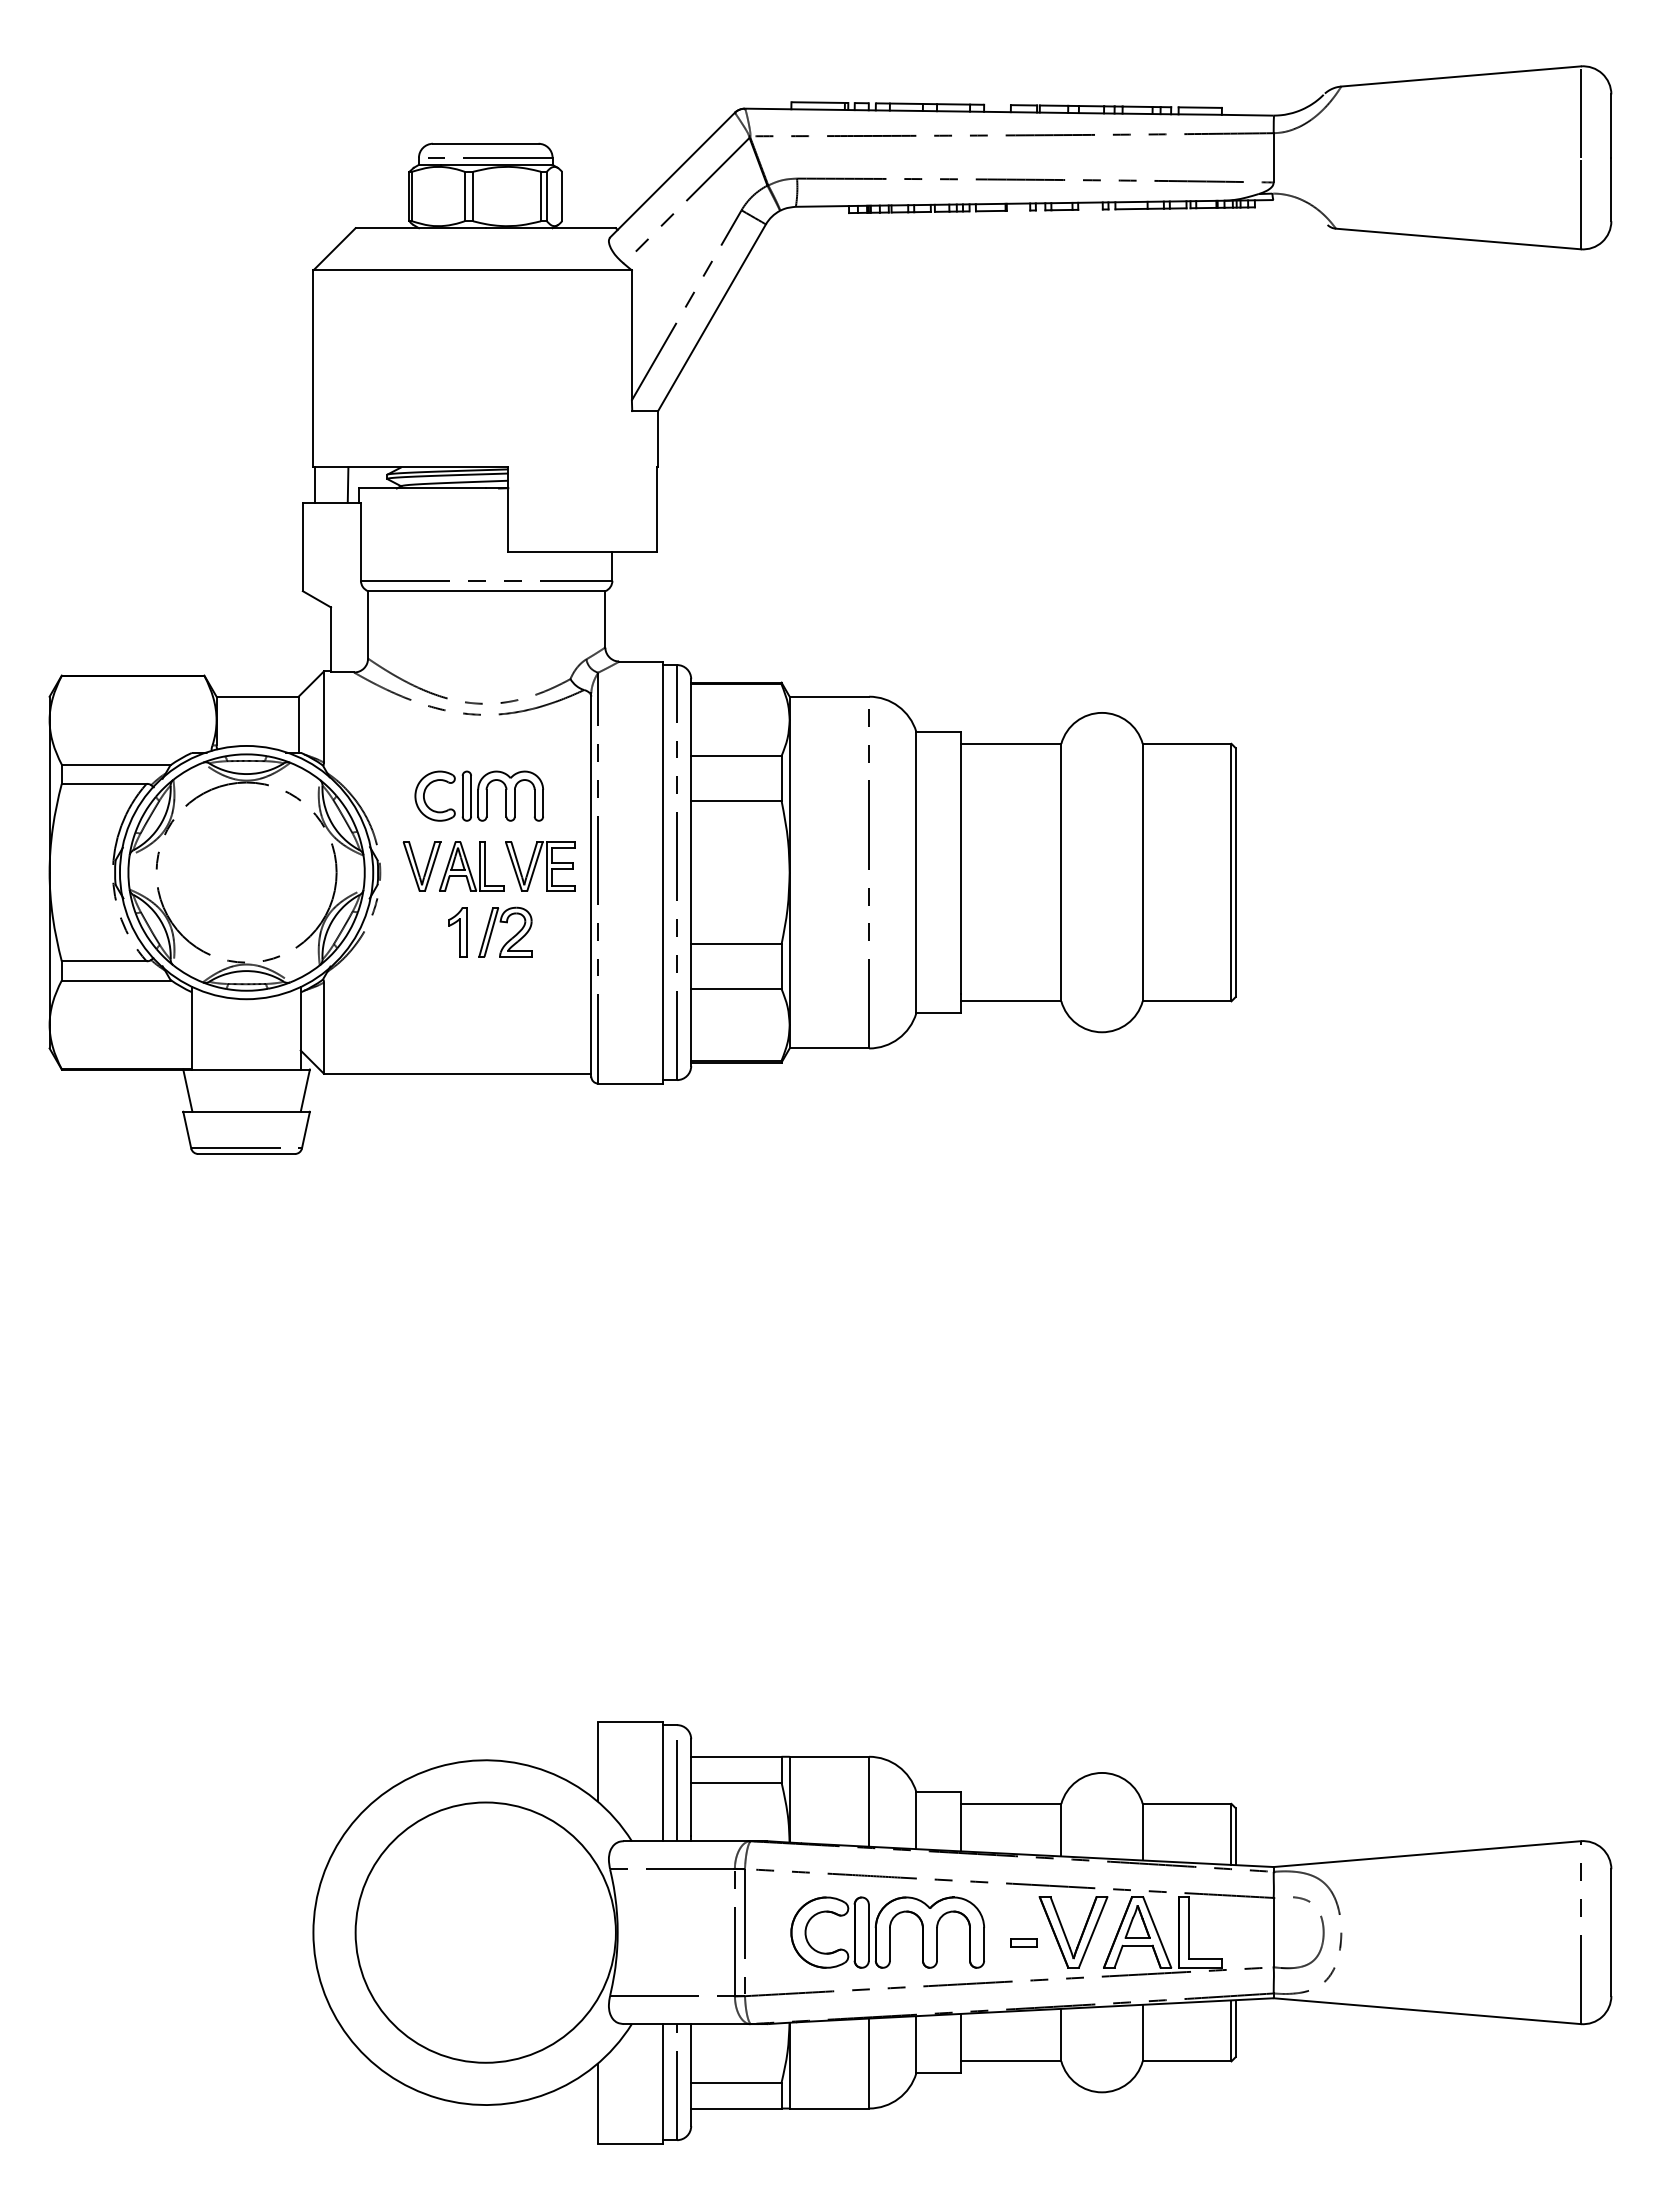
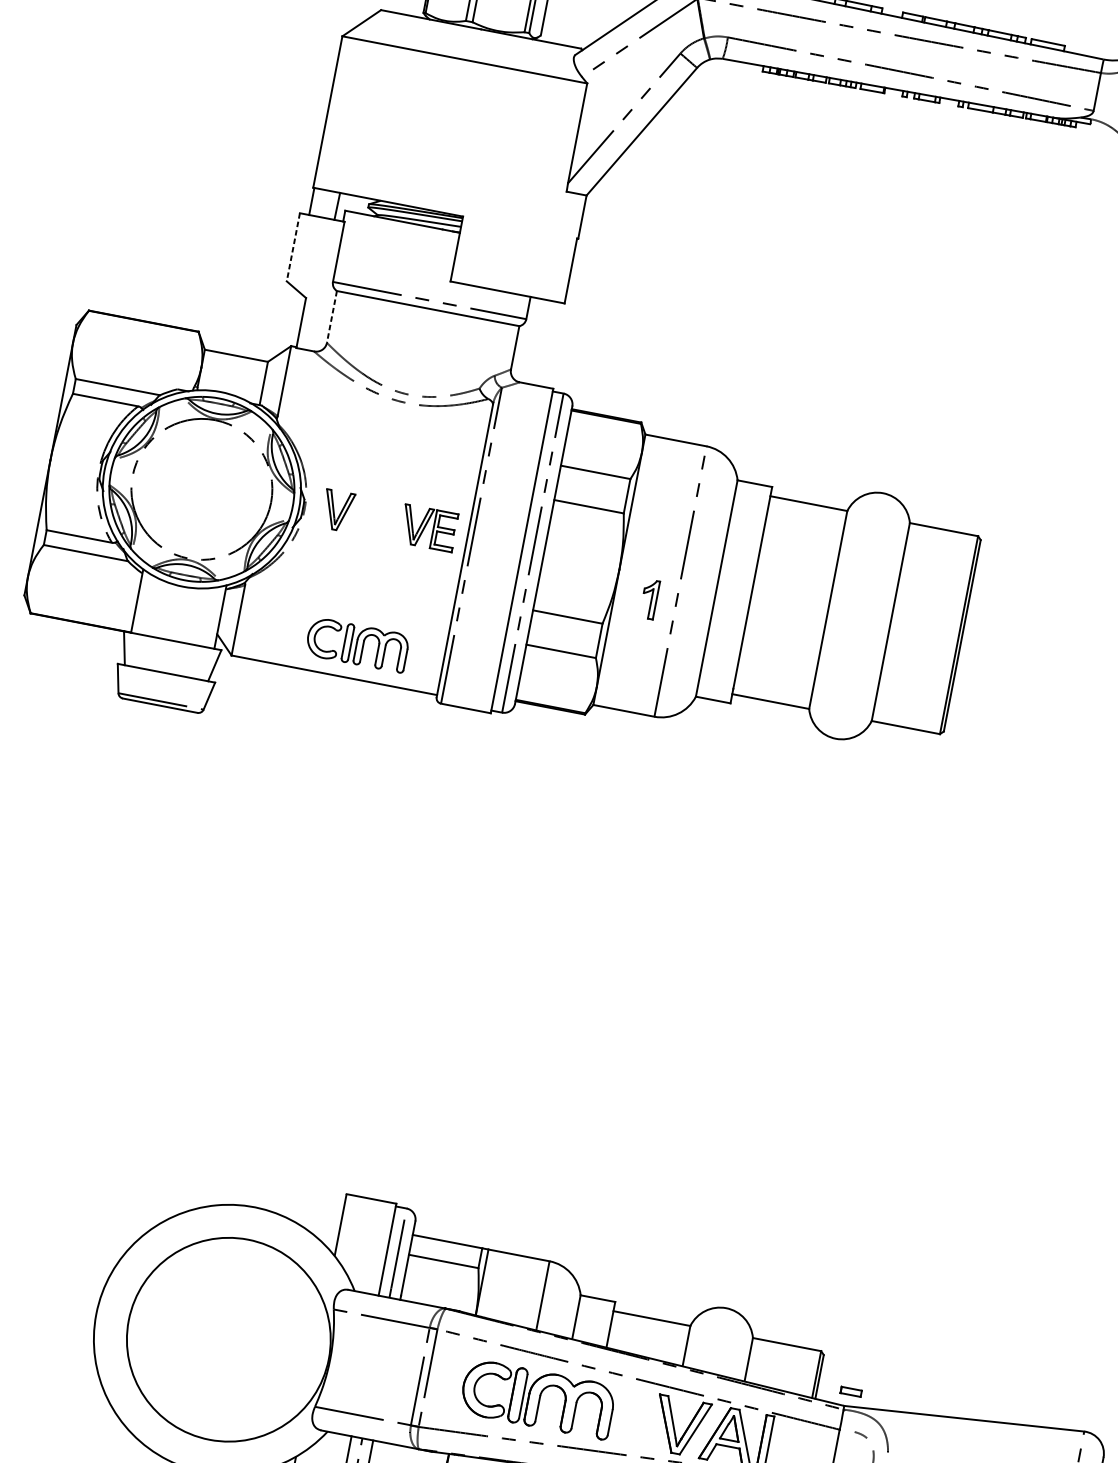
line: (302, 547) -> (292, 247), solid -> dashed
line: (368, 624) -> (332, 316), solid -> dashed
part: (478, 795) -> (356, 644), moved
part: (471, 866) -> (375, 517), removed
part: (506, 923) -> (394, 566), removed
part: (457, 932) -> (649, 599), moved
part: (1023, 1942) -> (850, 1391), moved

